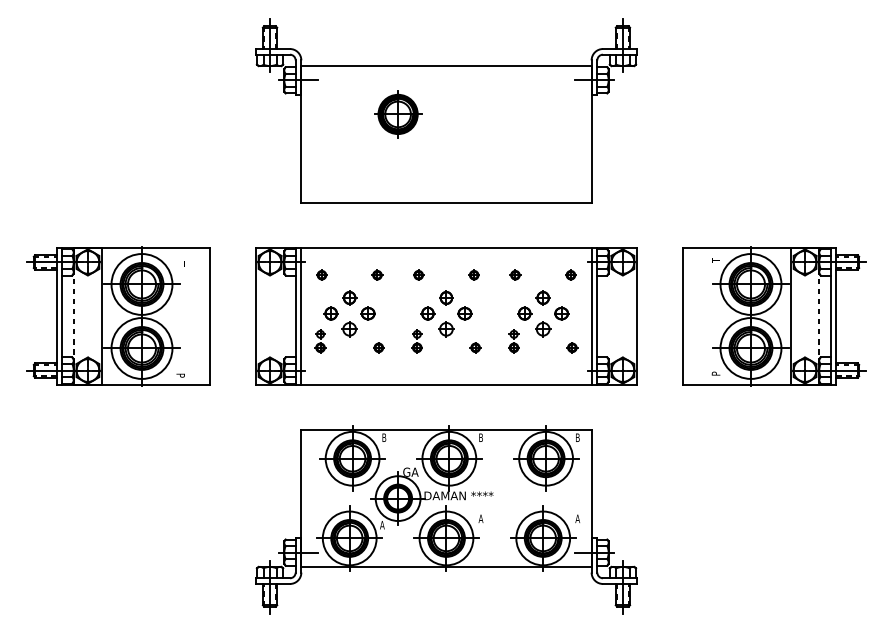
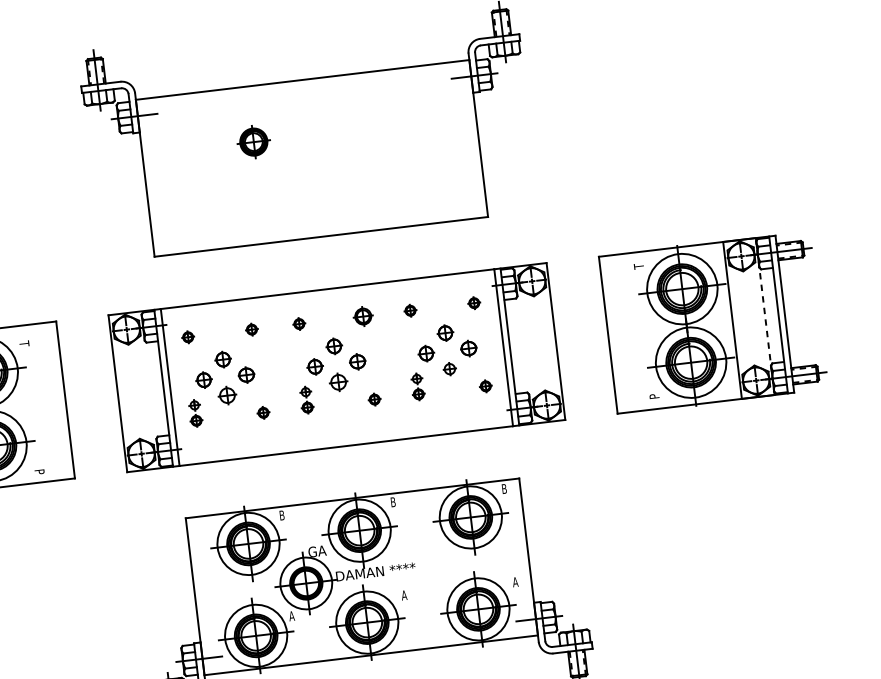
part: (398, 114) -> (254, 142), size x0.6
part: (473, 274) -> (362, 315), size x1.6
part: (543, 329) -> (450, 369), size x0.7

